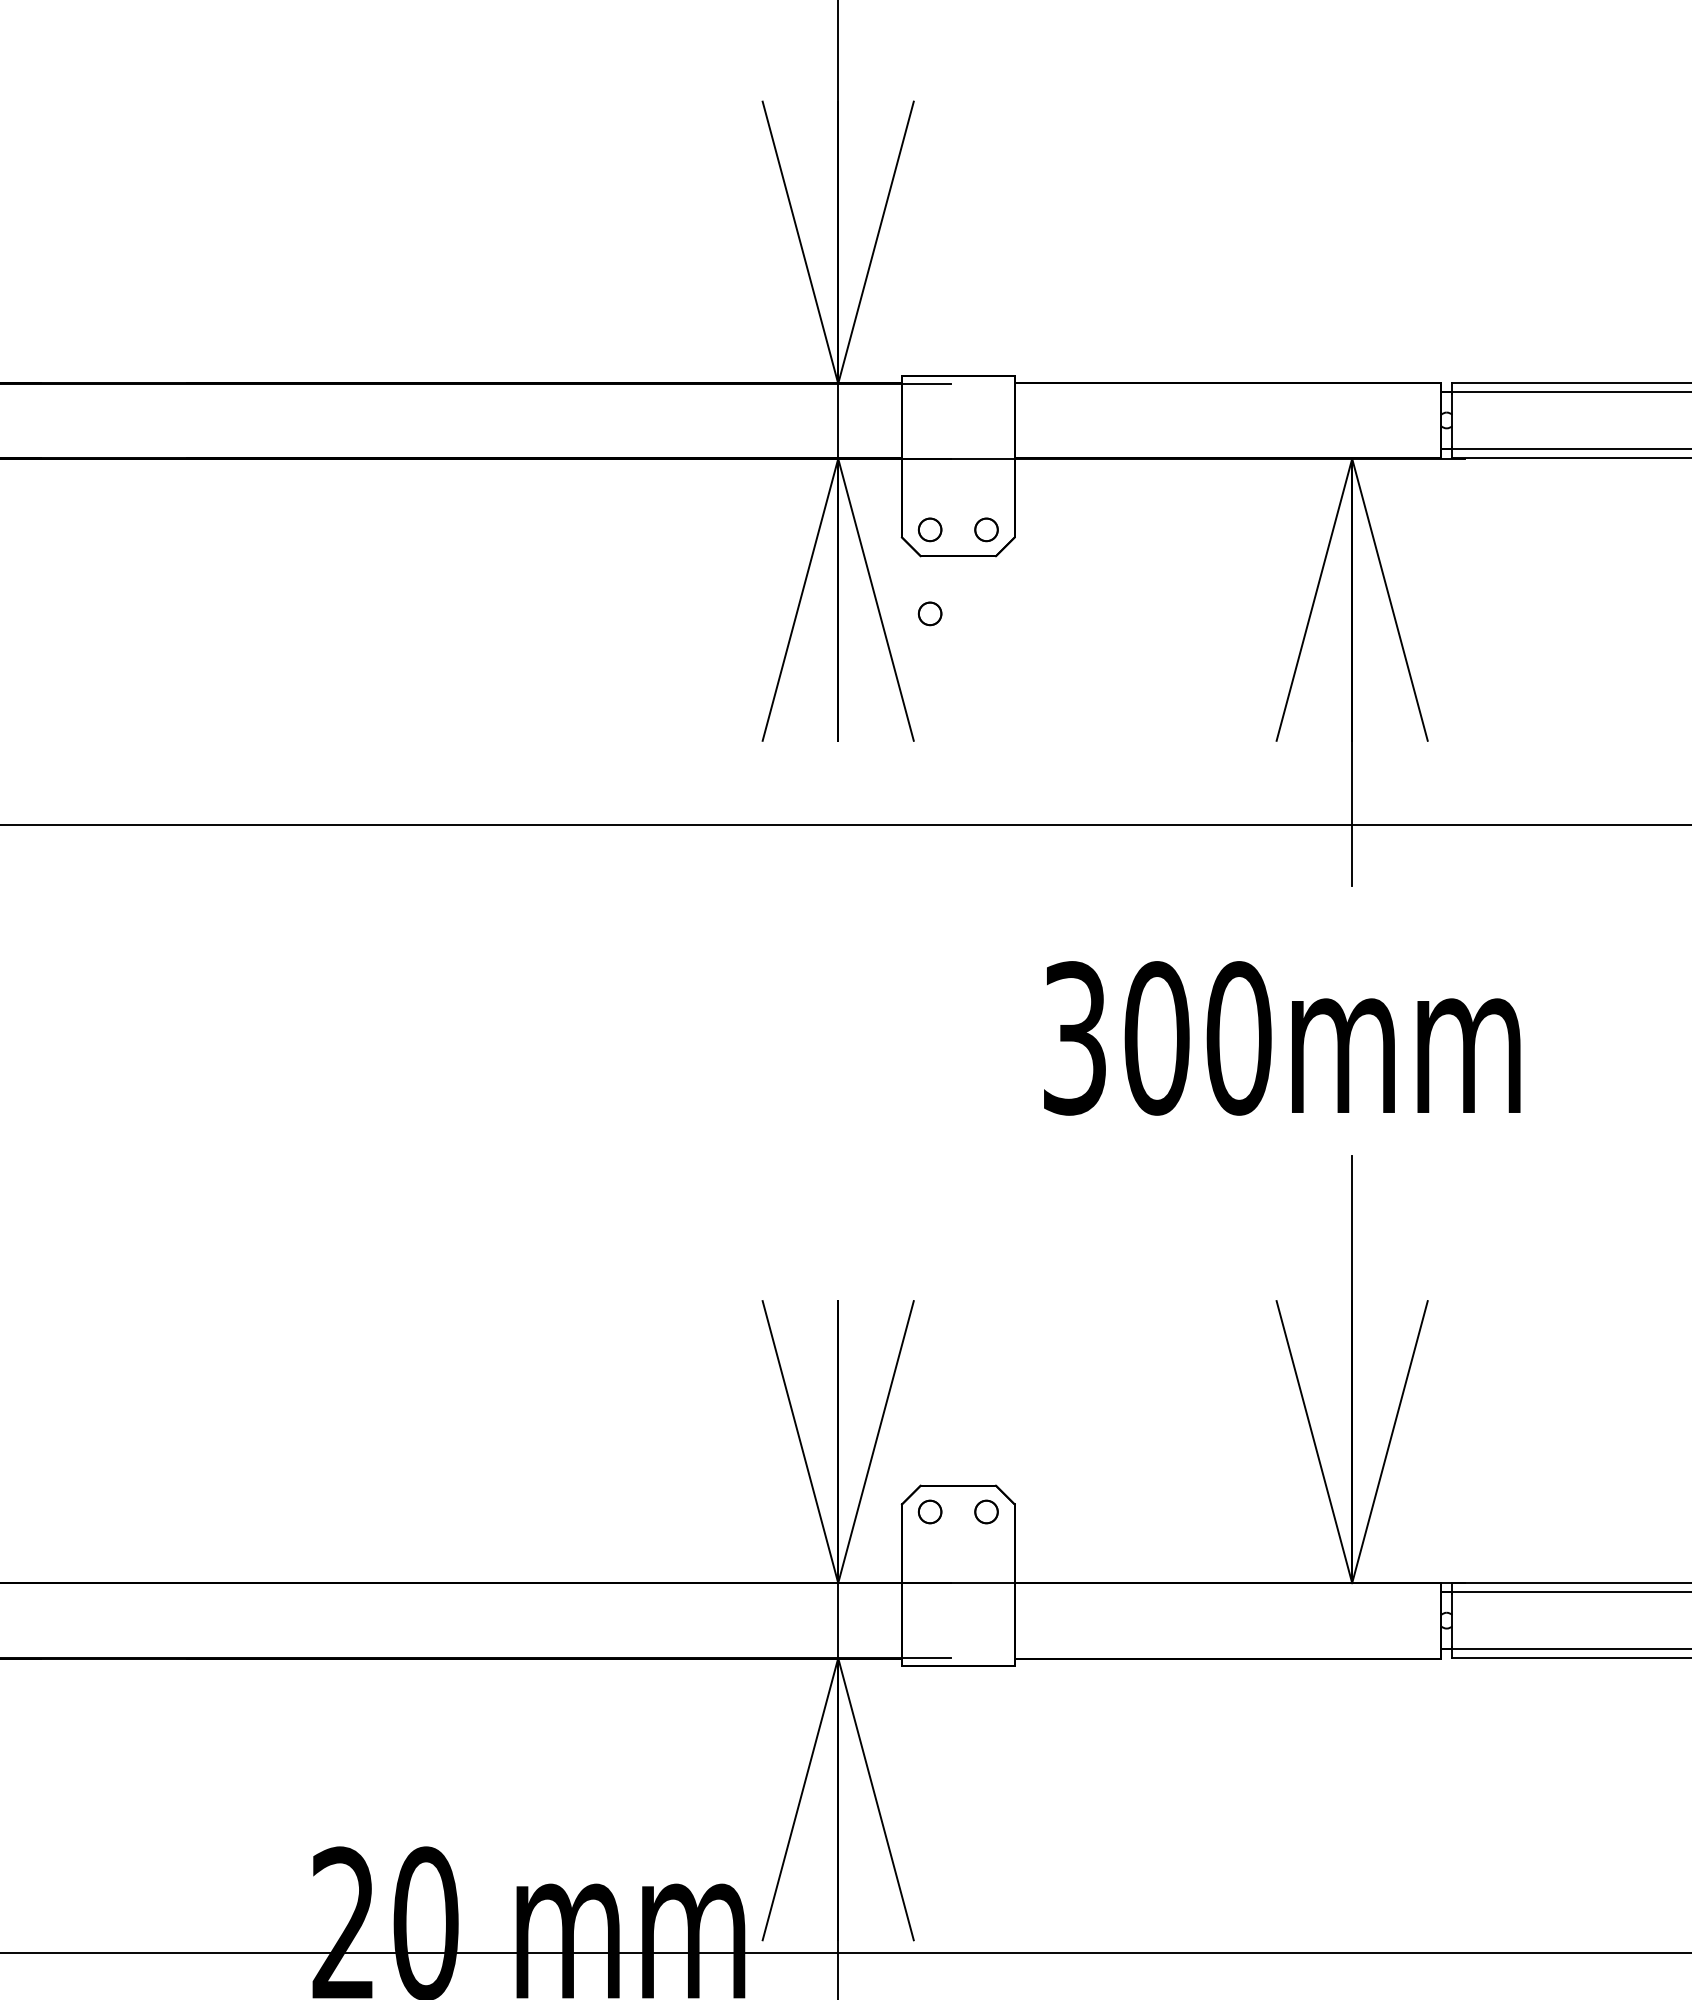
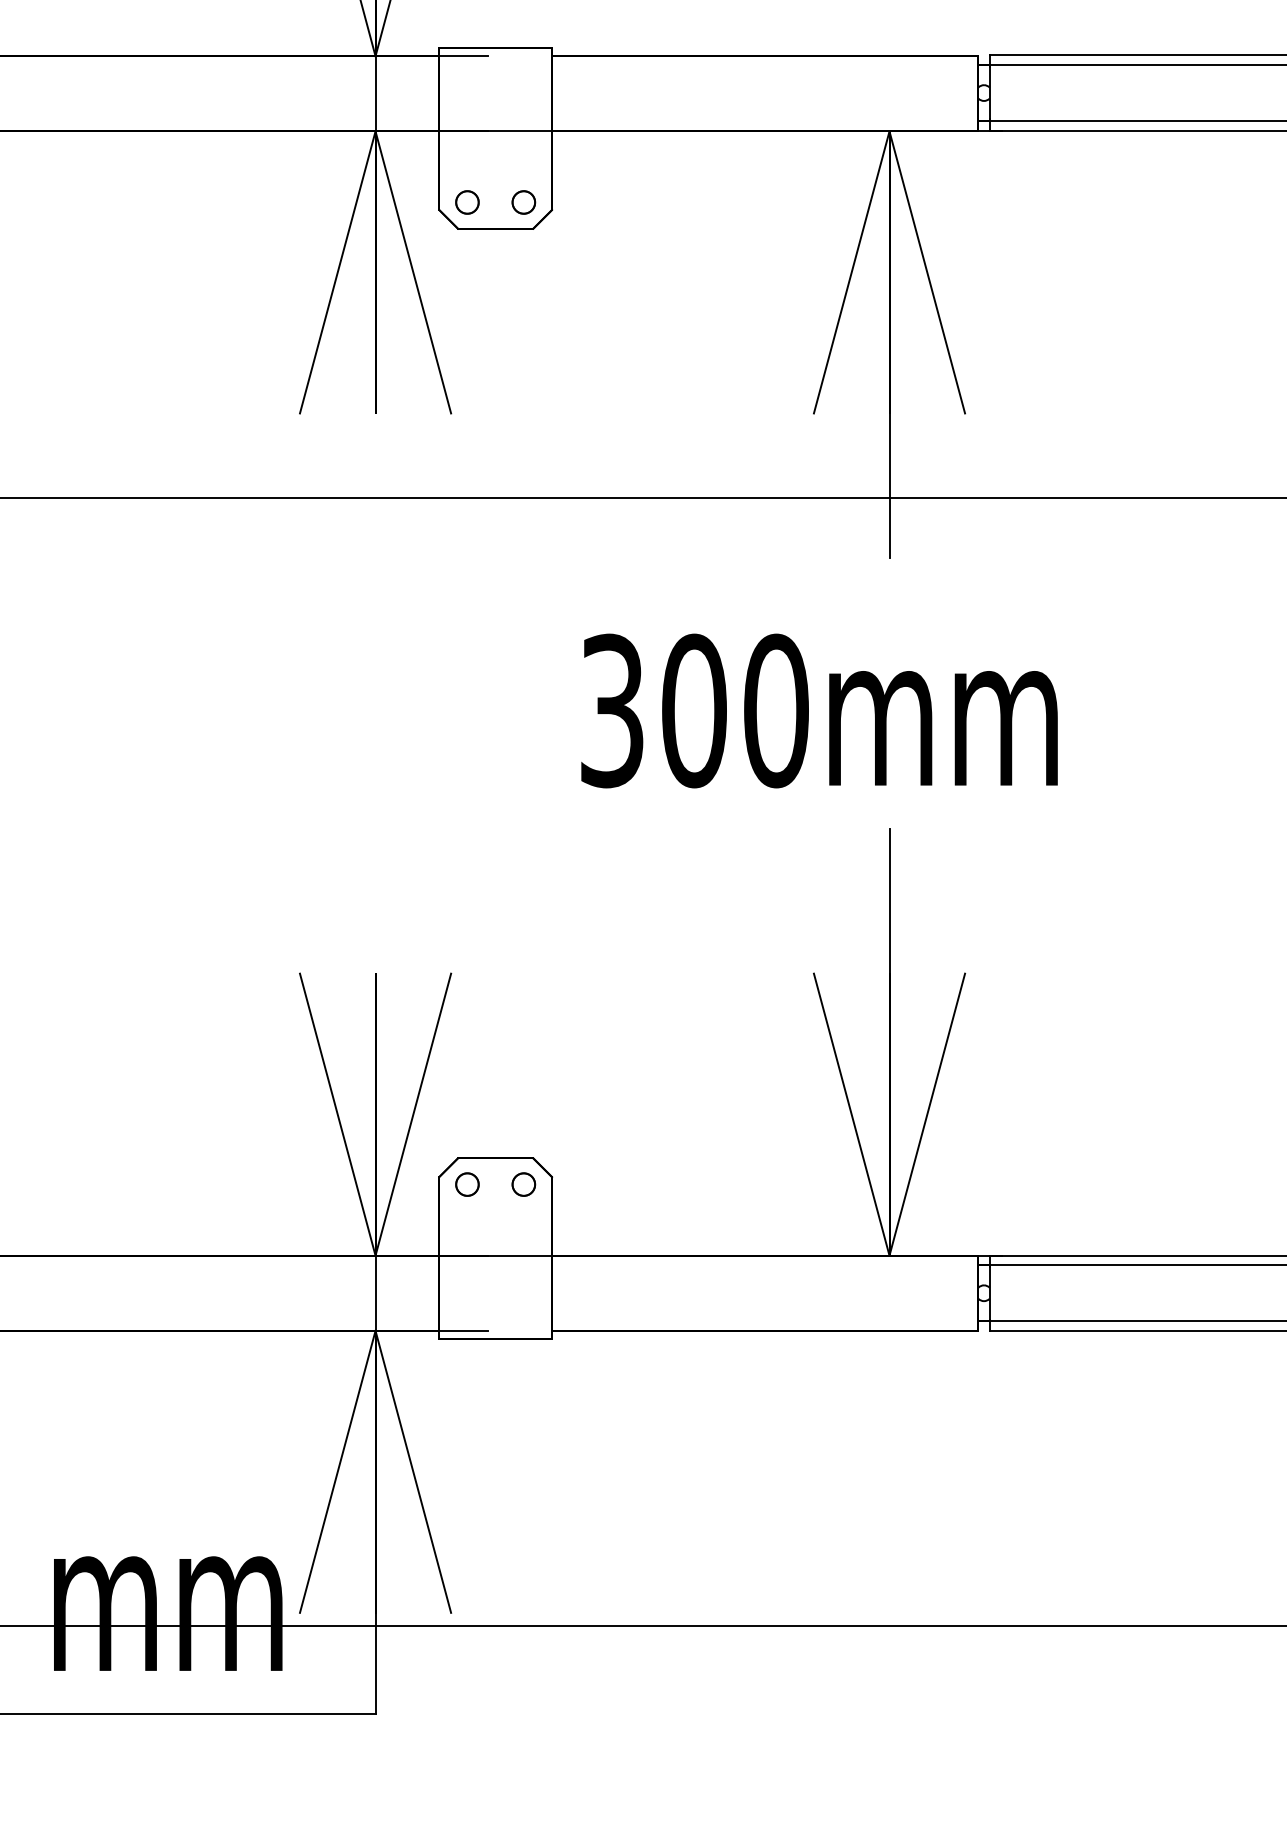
part: (929, 613) -> (466, 286), removed

